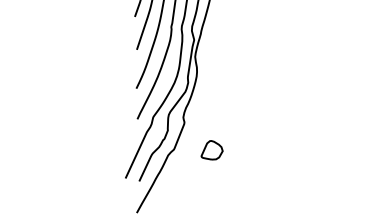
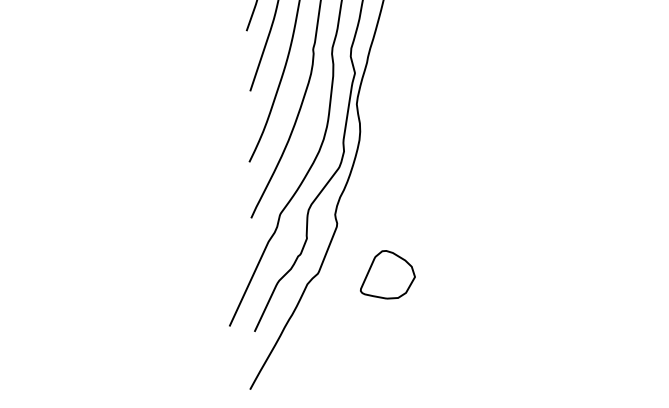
part: (211, 150) -> (386, 275), size x1.4

